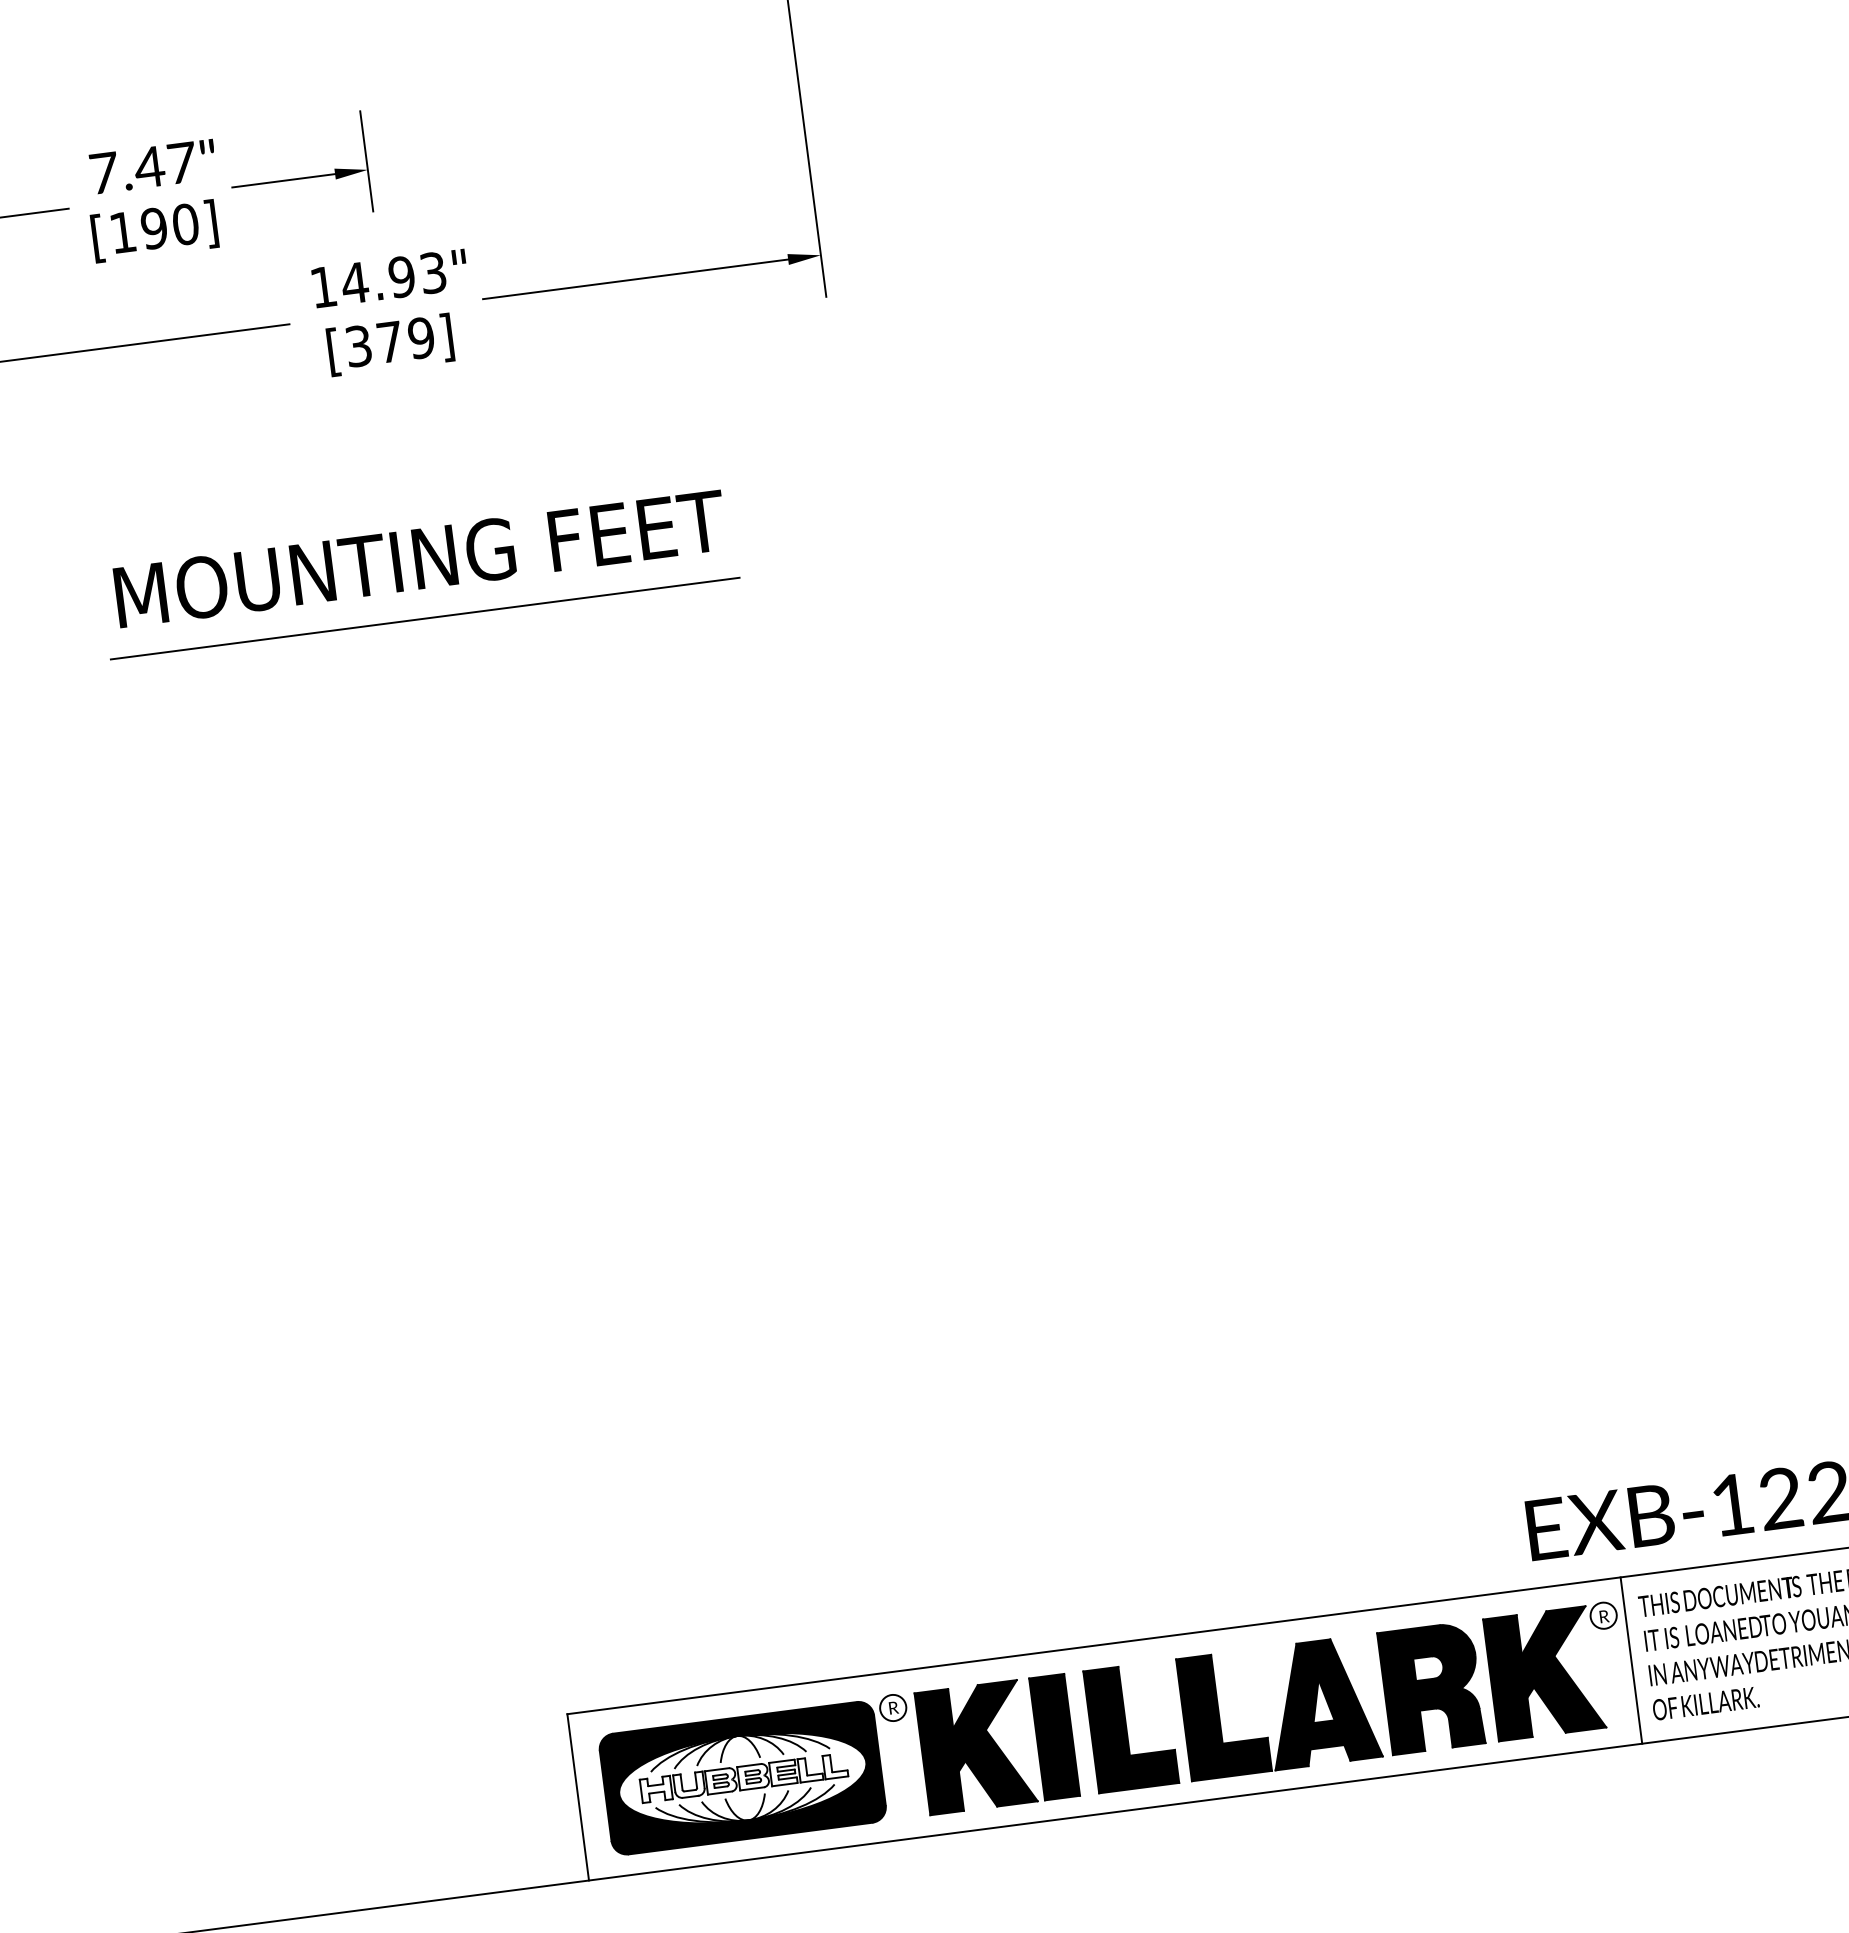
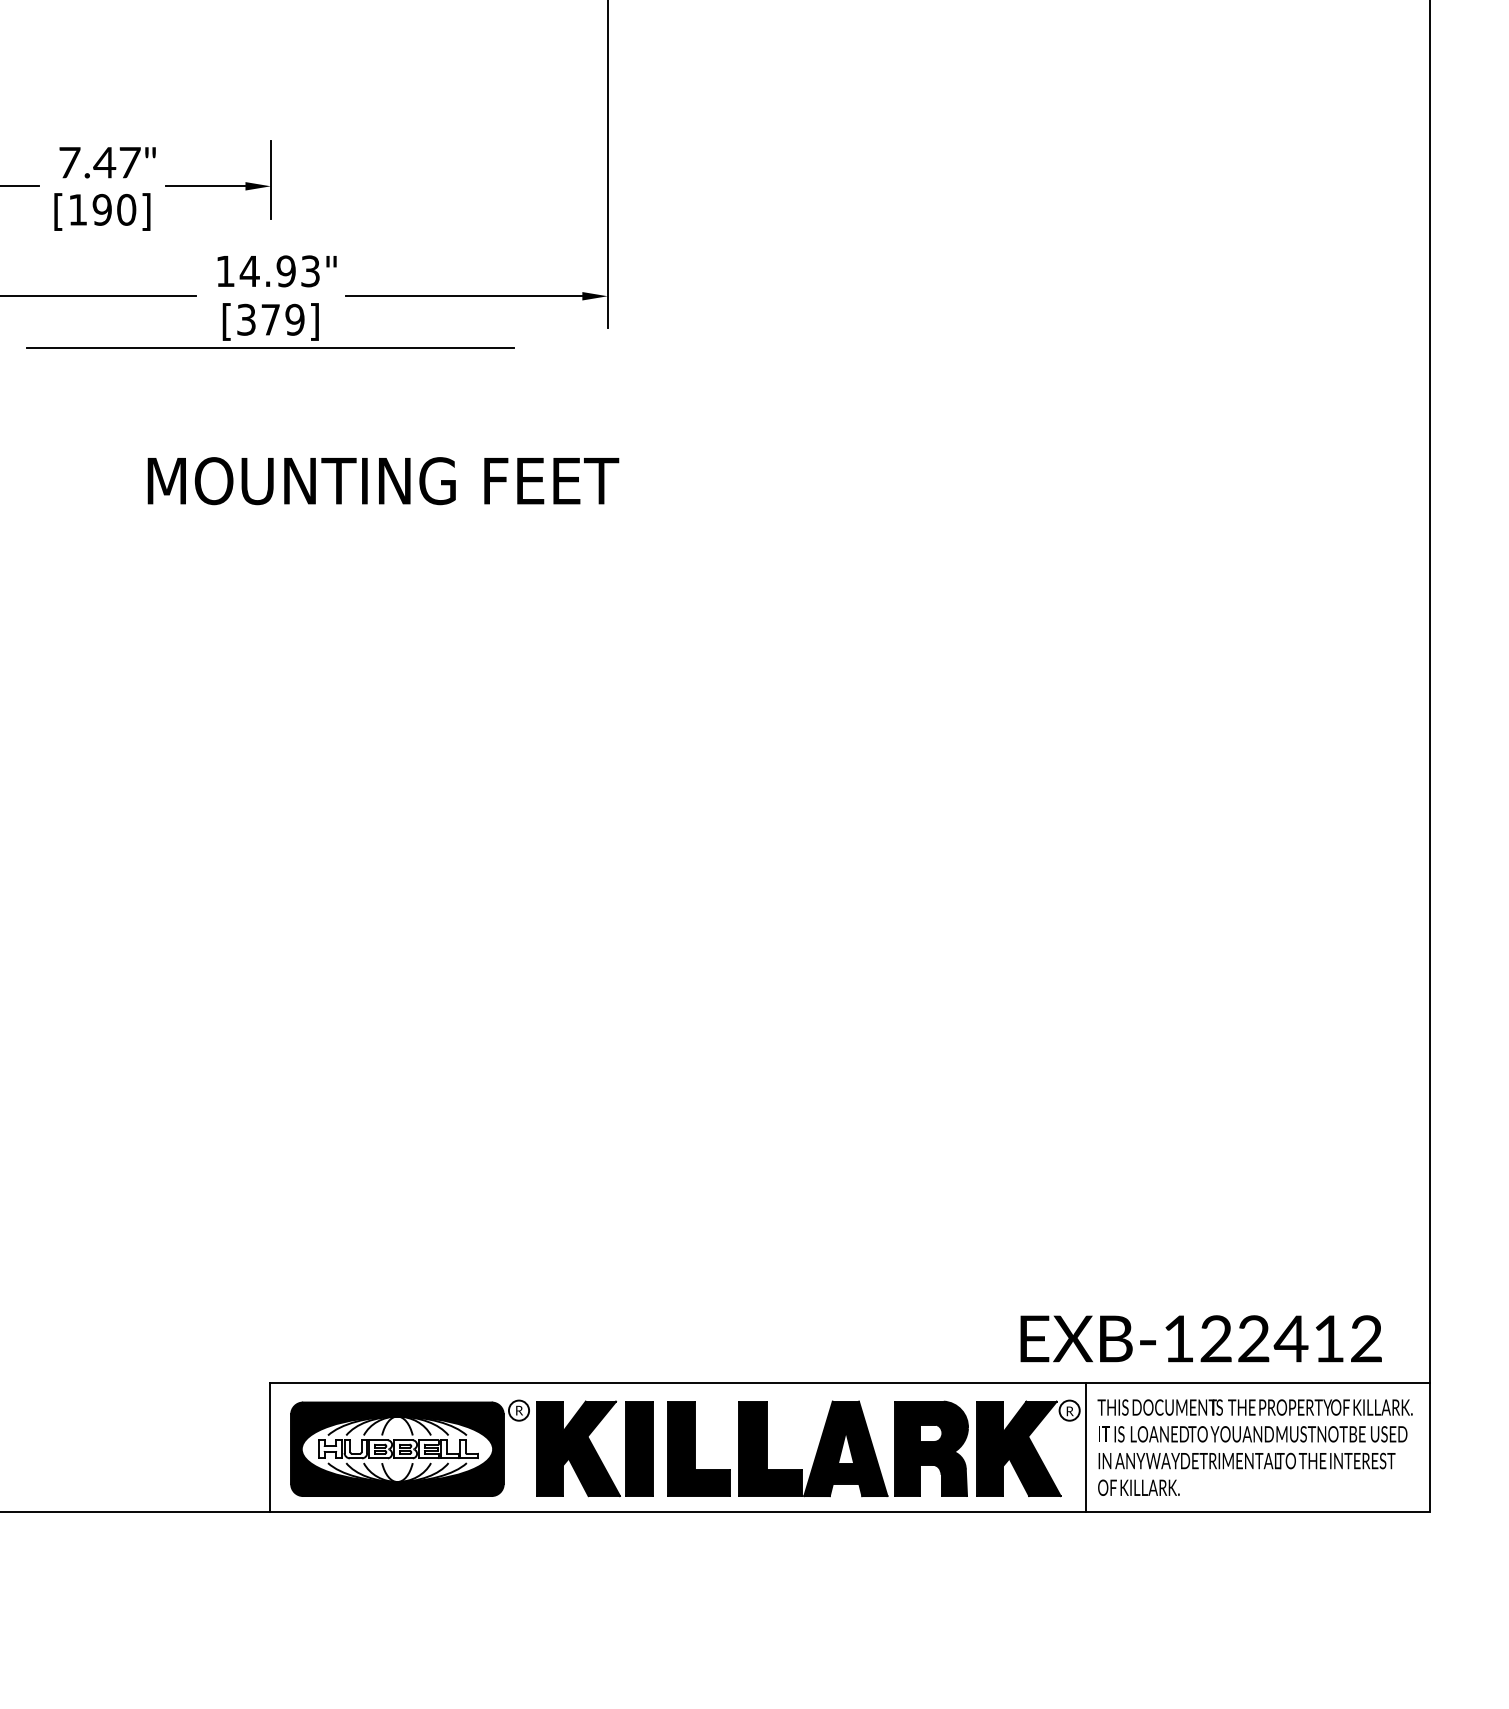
text: (420, 559) -> (383, 481), moved
line: (425, 617) -> (270, 347), moved

